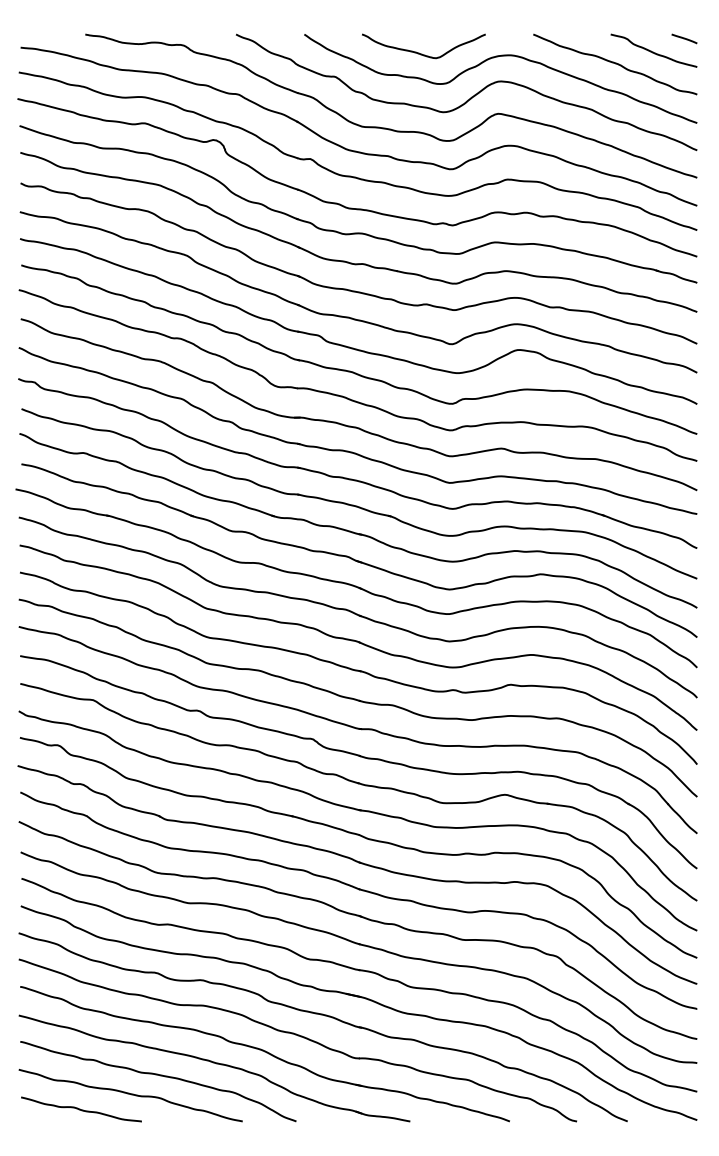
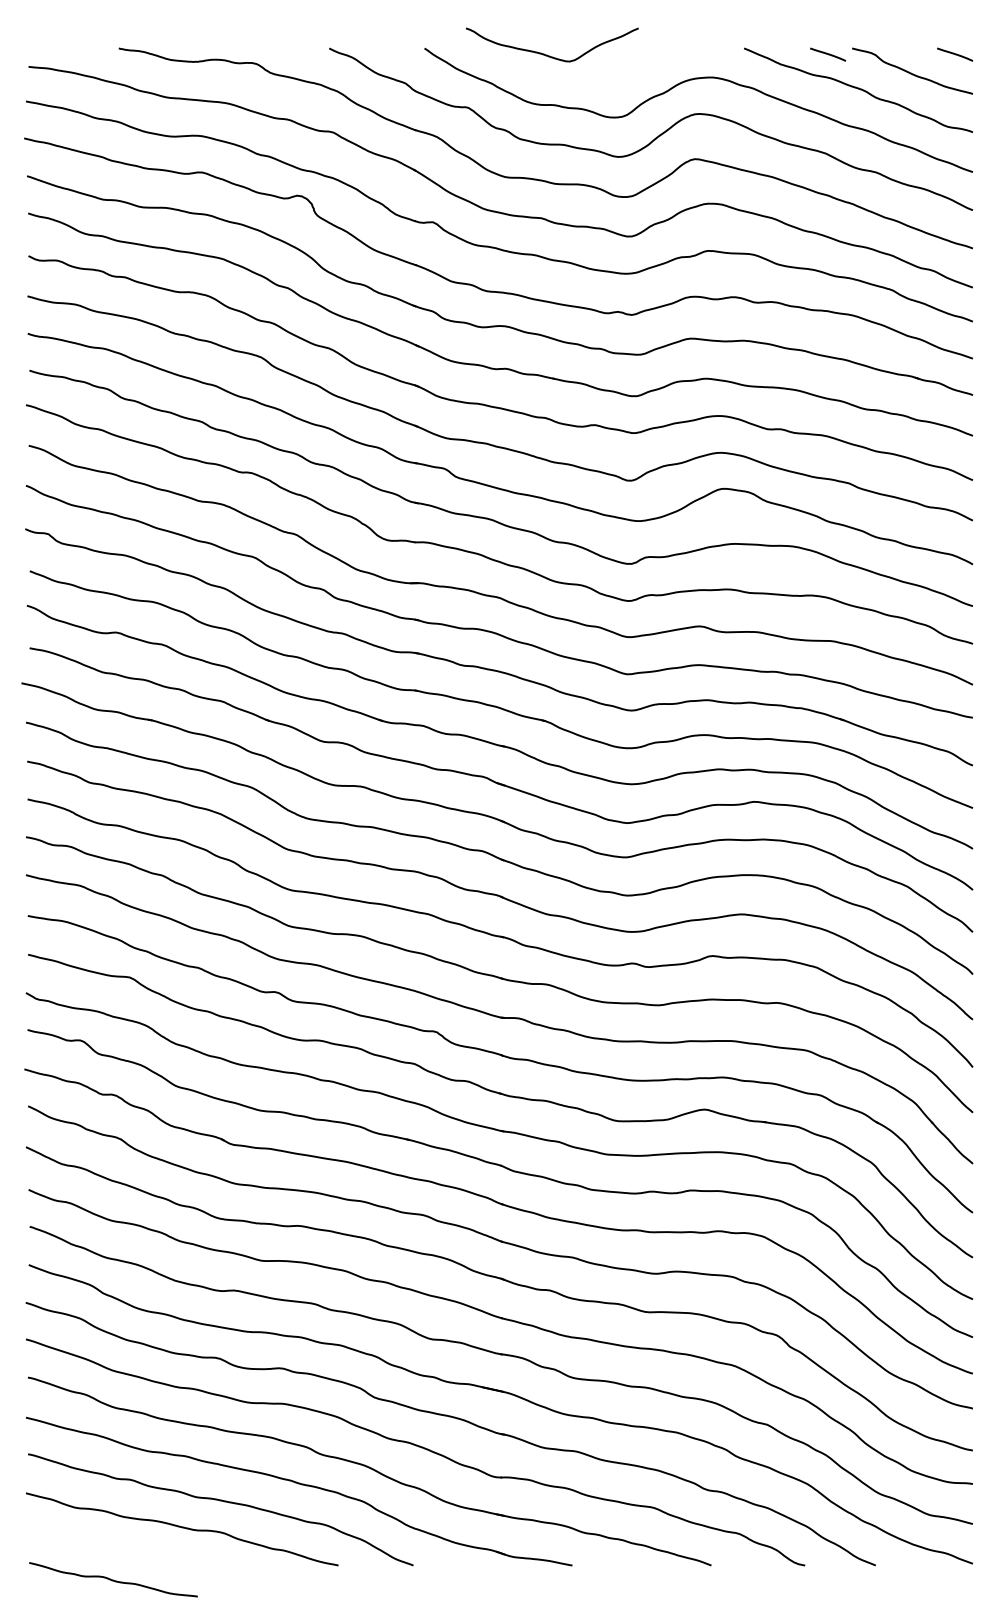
line: (593, 38) -> (828, 54), added
curve: (420, 53) -> (547, 54), moved
curve: (81, 1109) -> (113, 1579), moved

